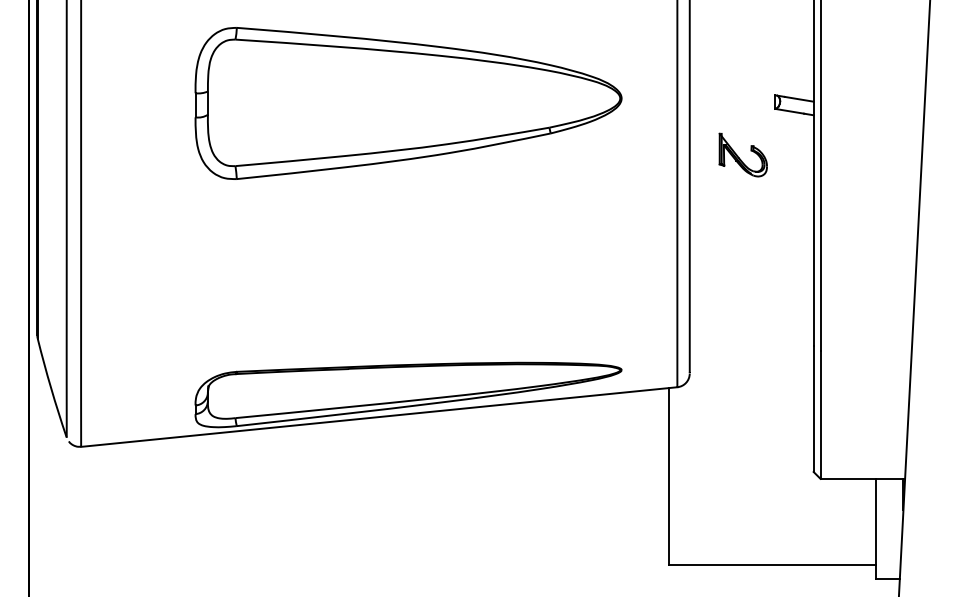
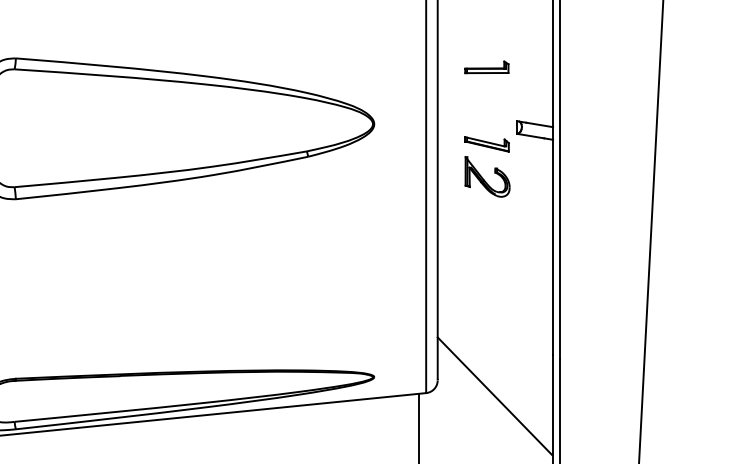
part: (742, 37) -> (486, 67), added
part: (742, 120) -> (486, 144), added
line: (750, 390) -> (494, 396), added

